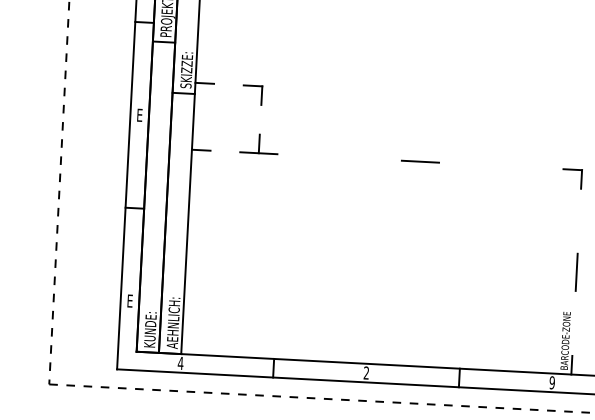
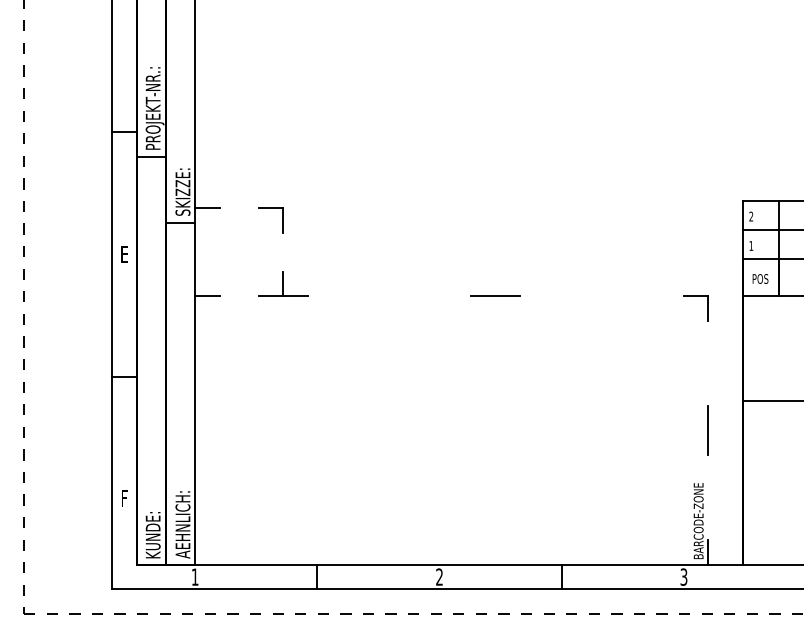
text: (130, 300) -> (124, 498), E -> F
text: (180, 362) -> (194, 576), 4 -> 1
text: (551, 382) -> (683, 576), 9 -> 3

